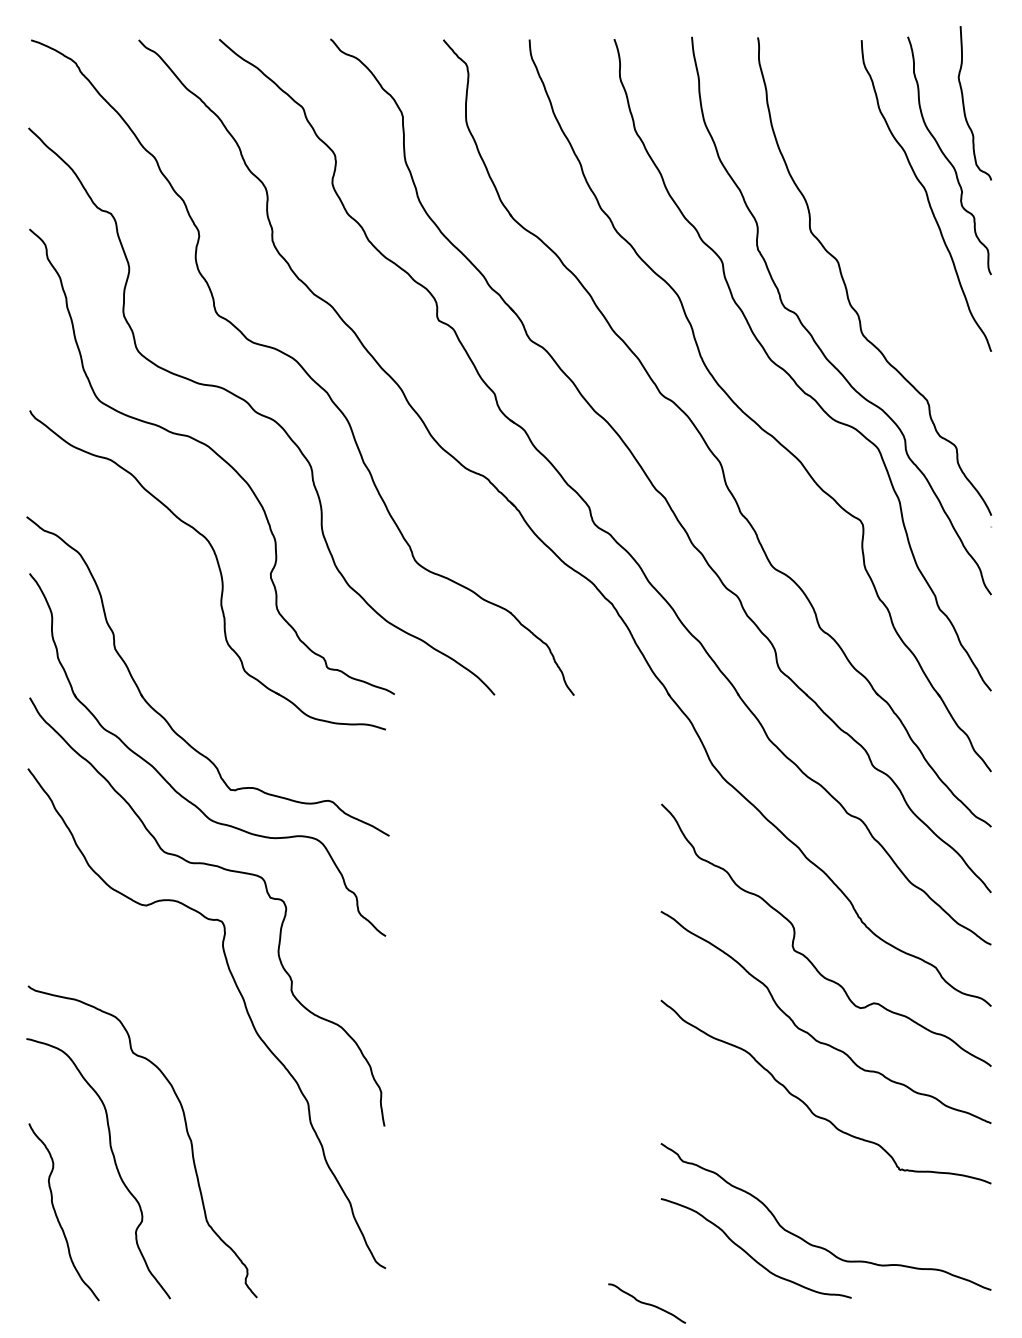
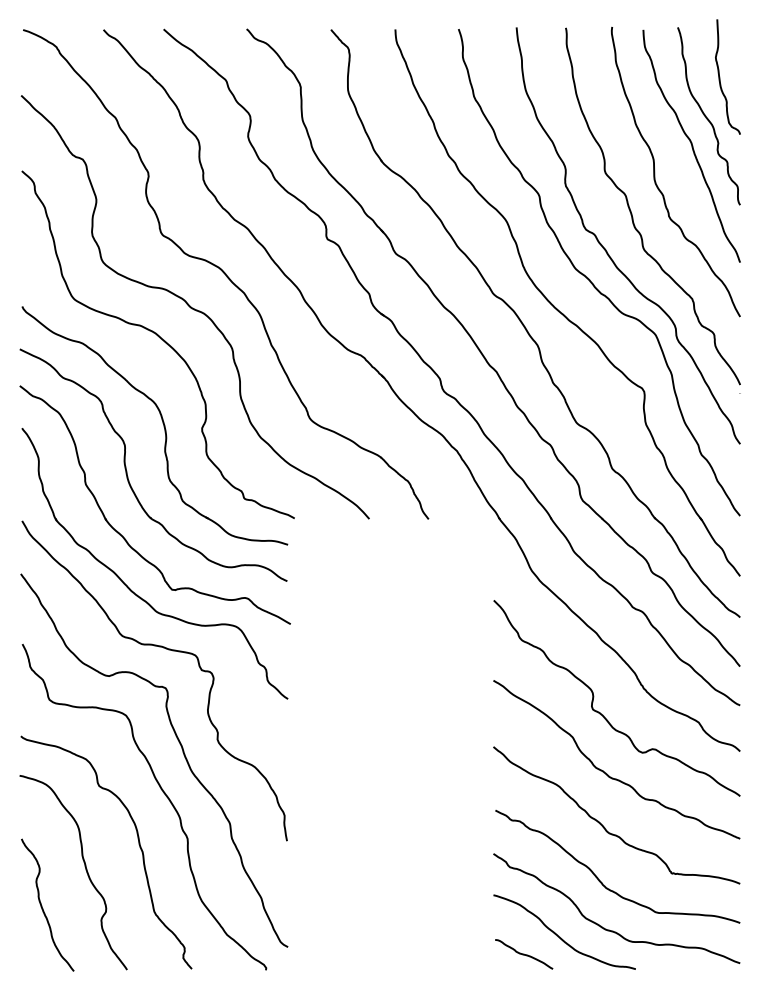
curve: (877, 231) -> (655, 172), added
part: (170, 631) -> (127, 471), added
curve: (219, 1062) -> (163, 793), added
curve: (805, 1180) -> (601, 881), added
curve: (647, 1303) -> (524, 954), moved

